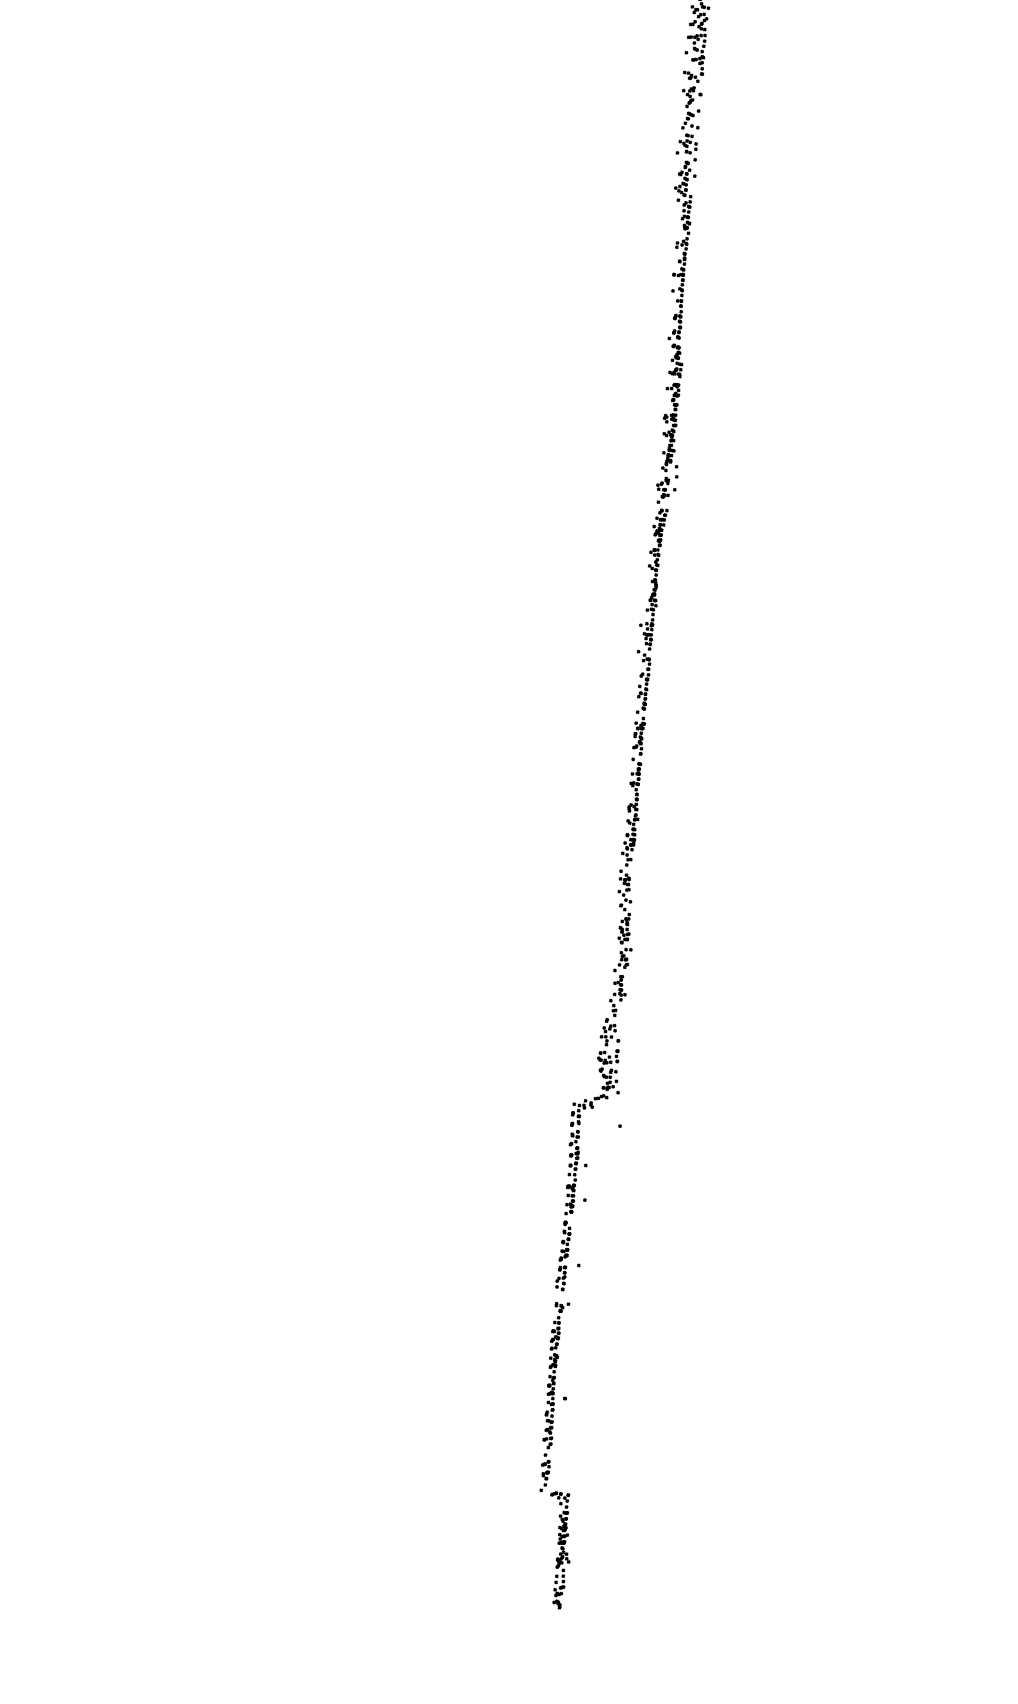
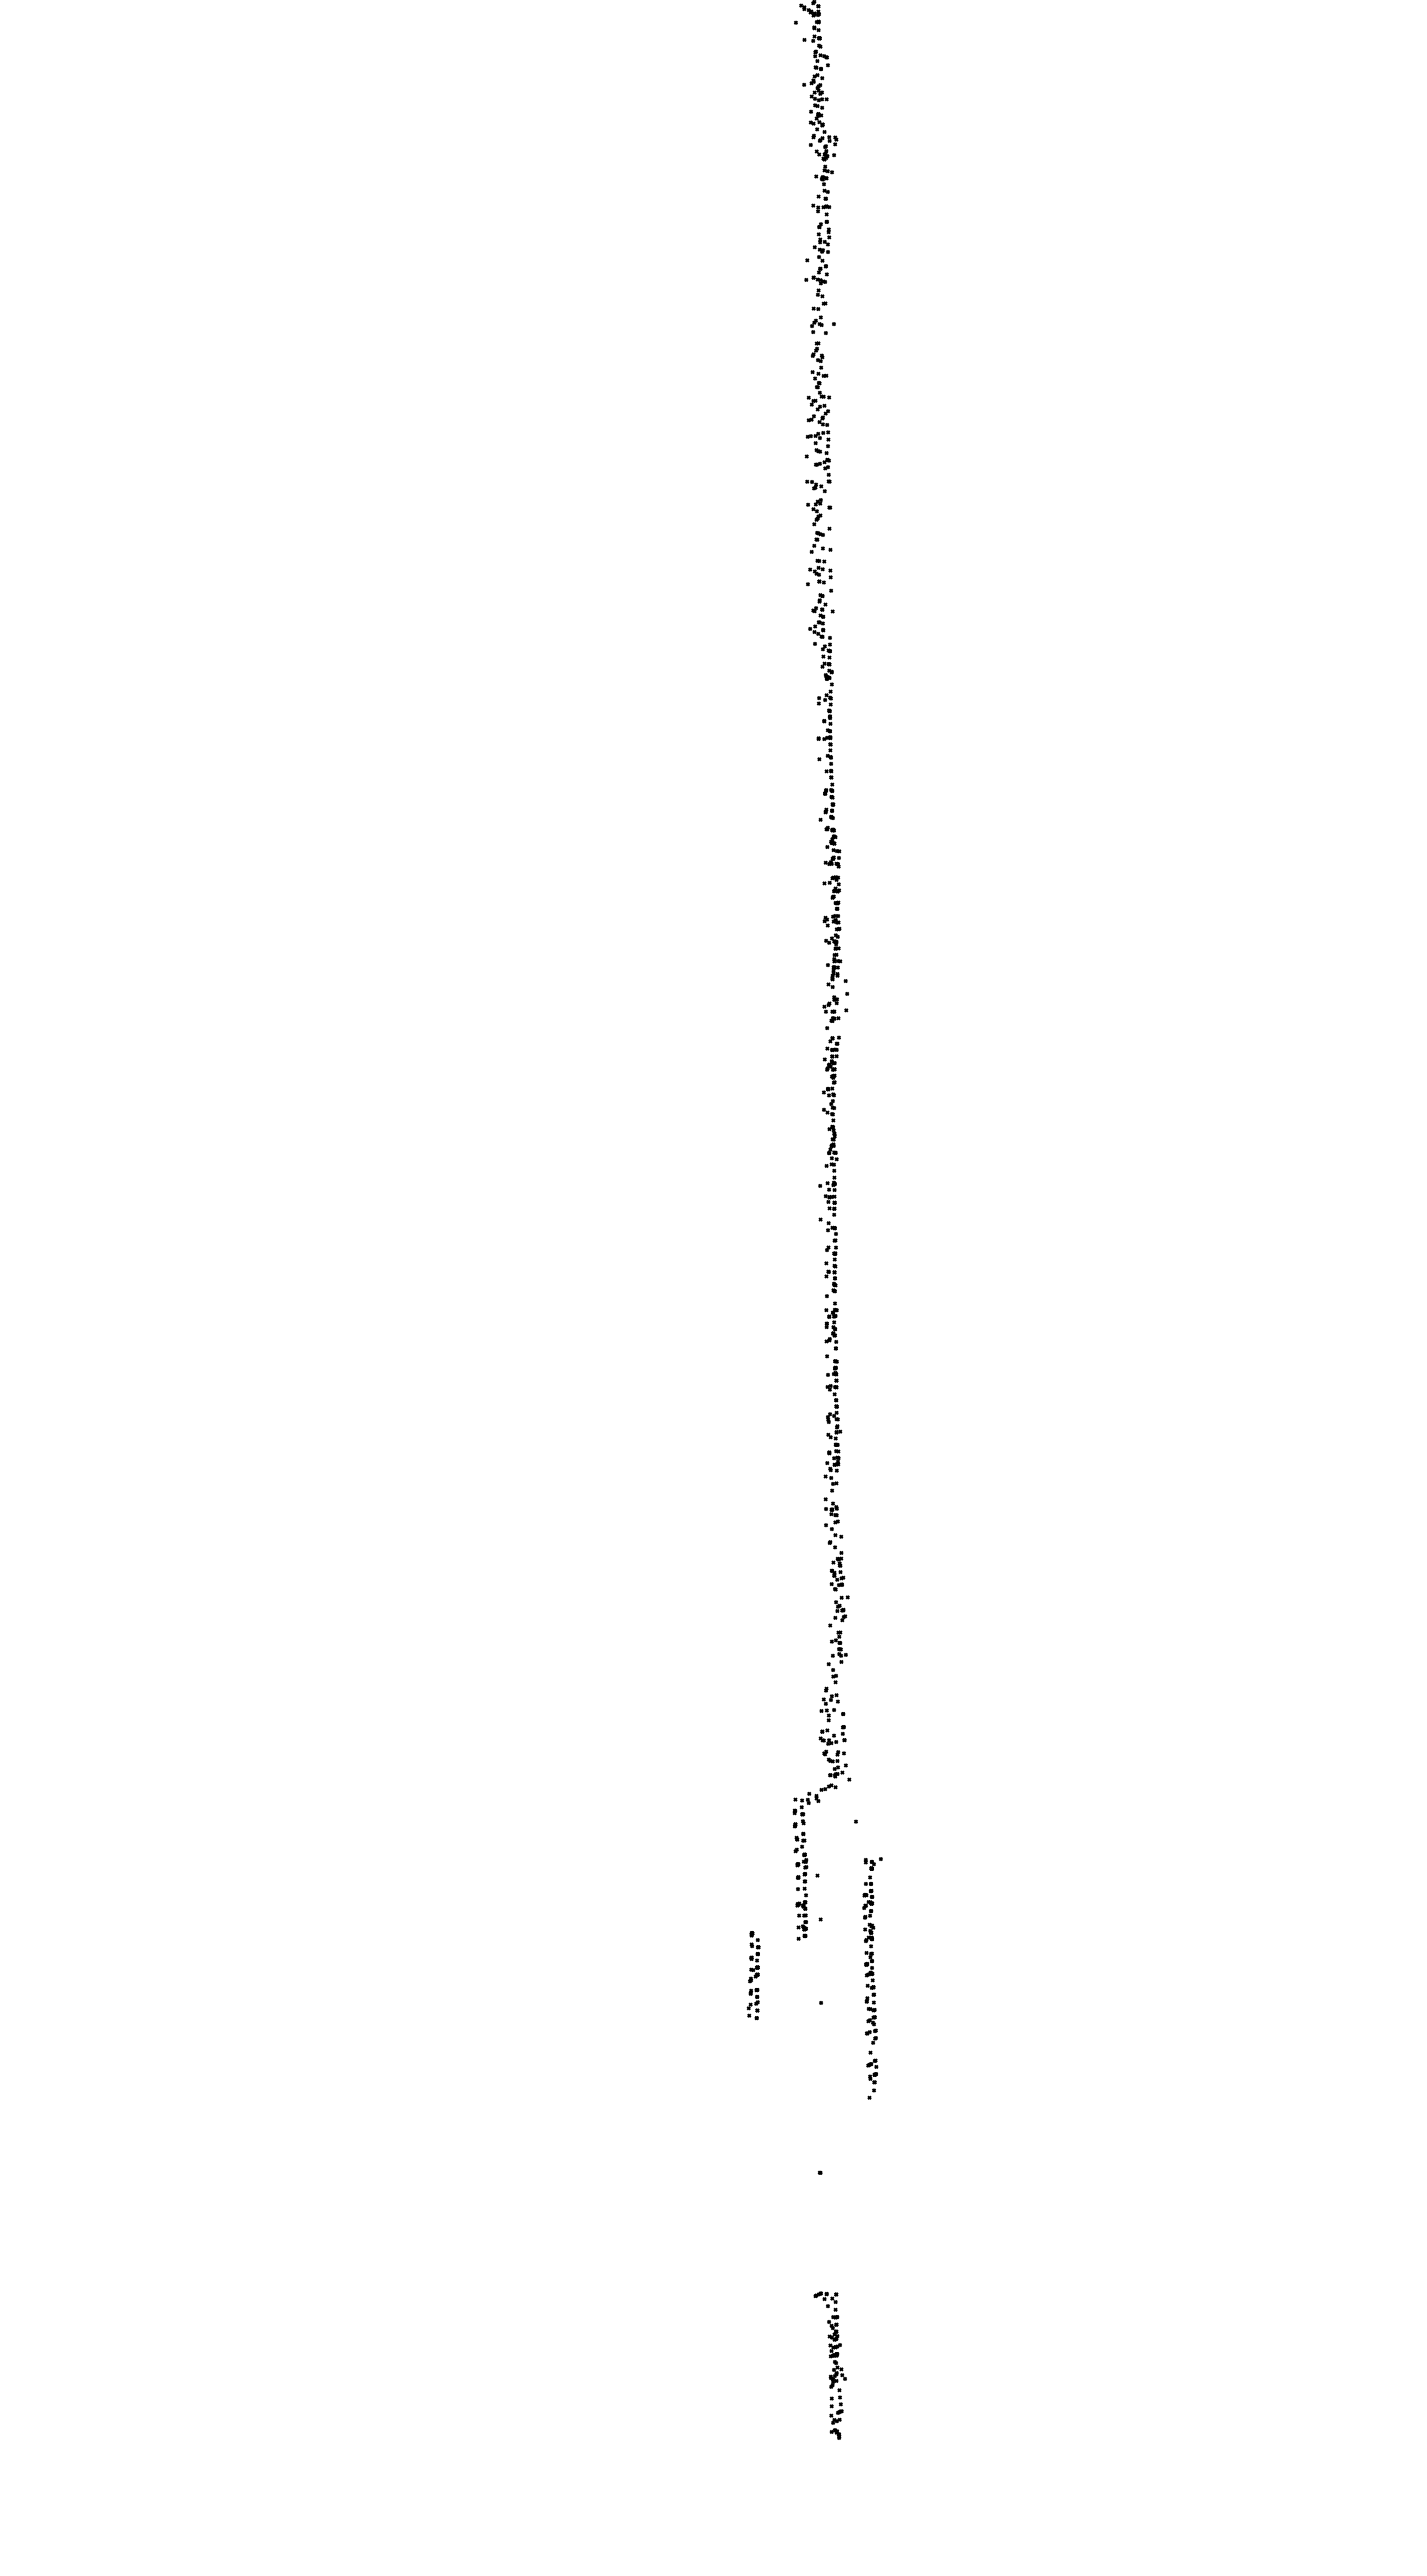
part: (563, 1255) -> (753, 1975), moved
part: (552, 1397) -> (872, 1978), moved

